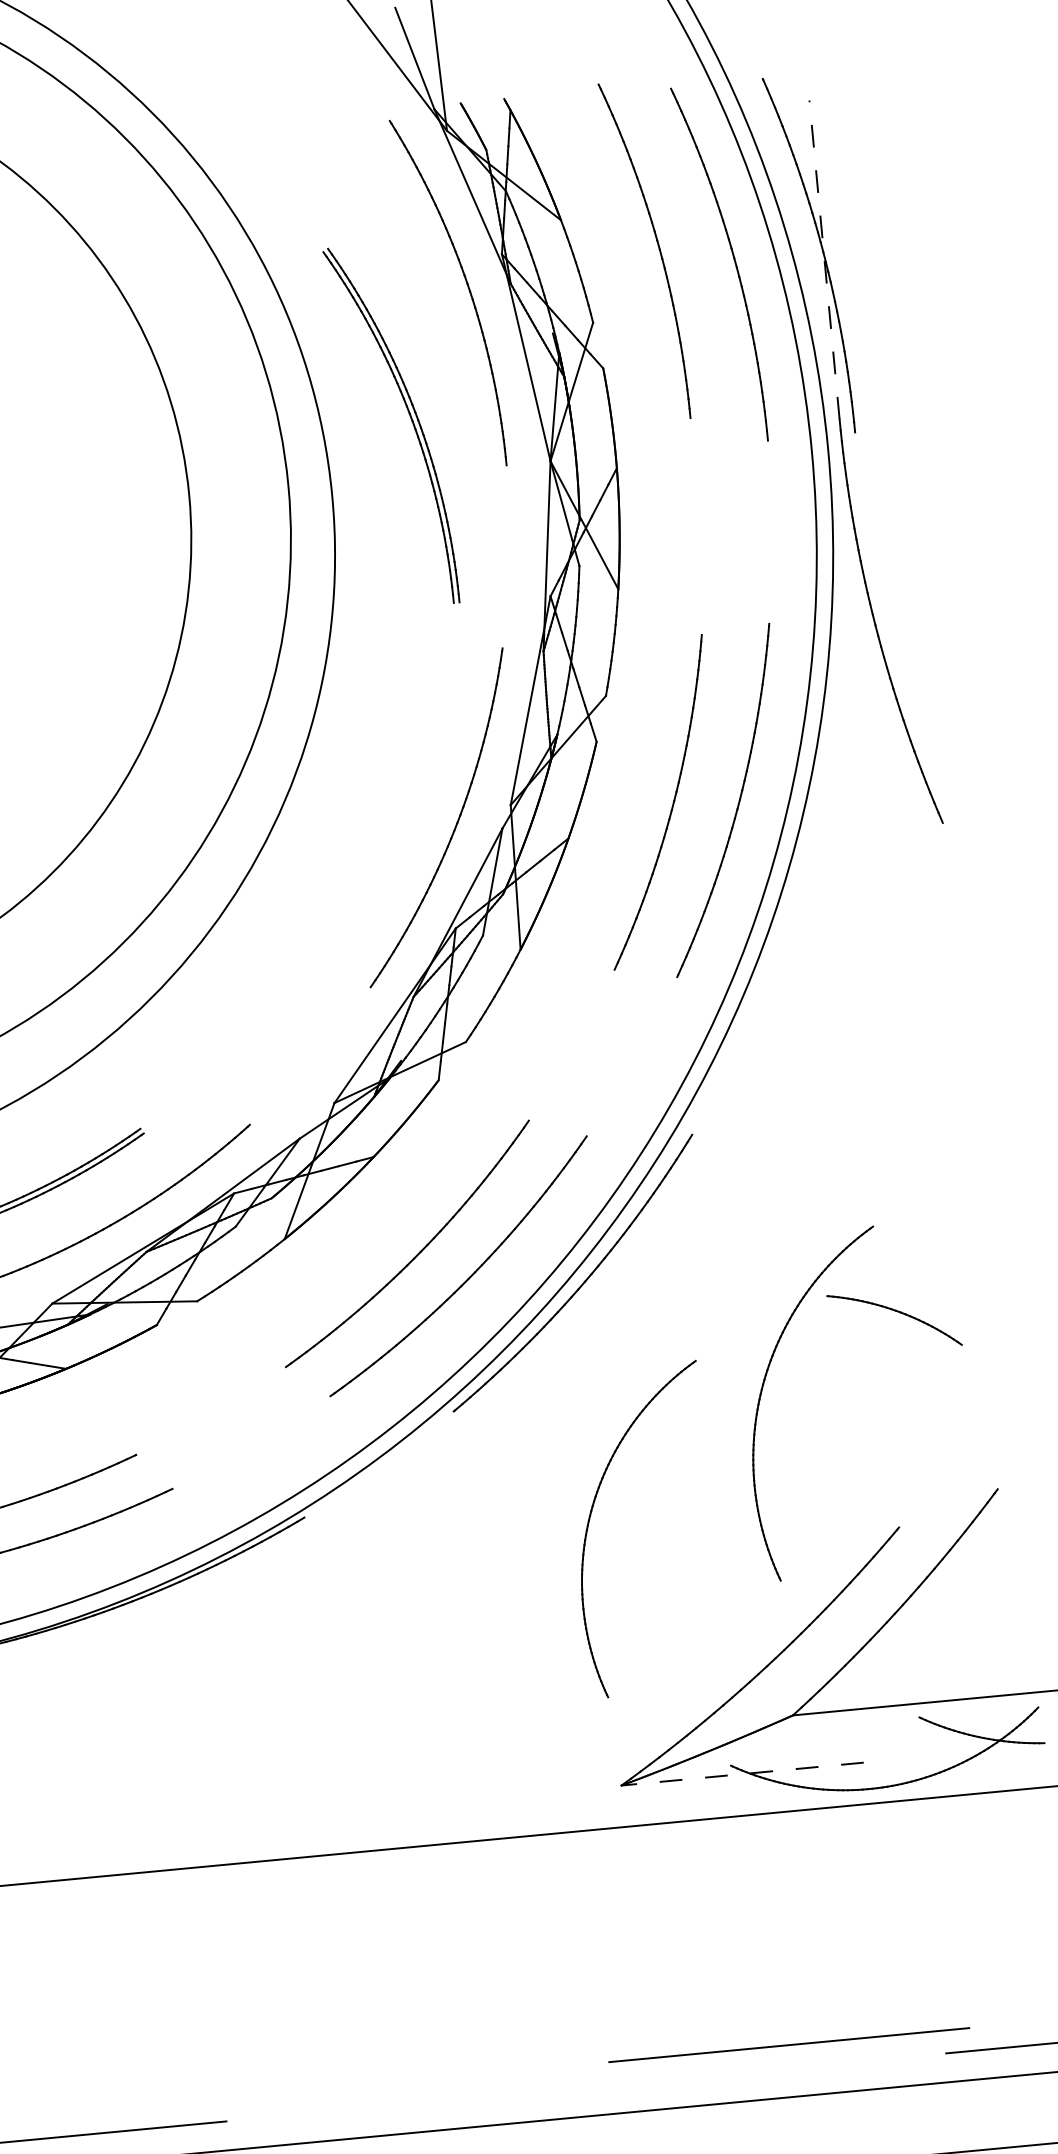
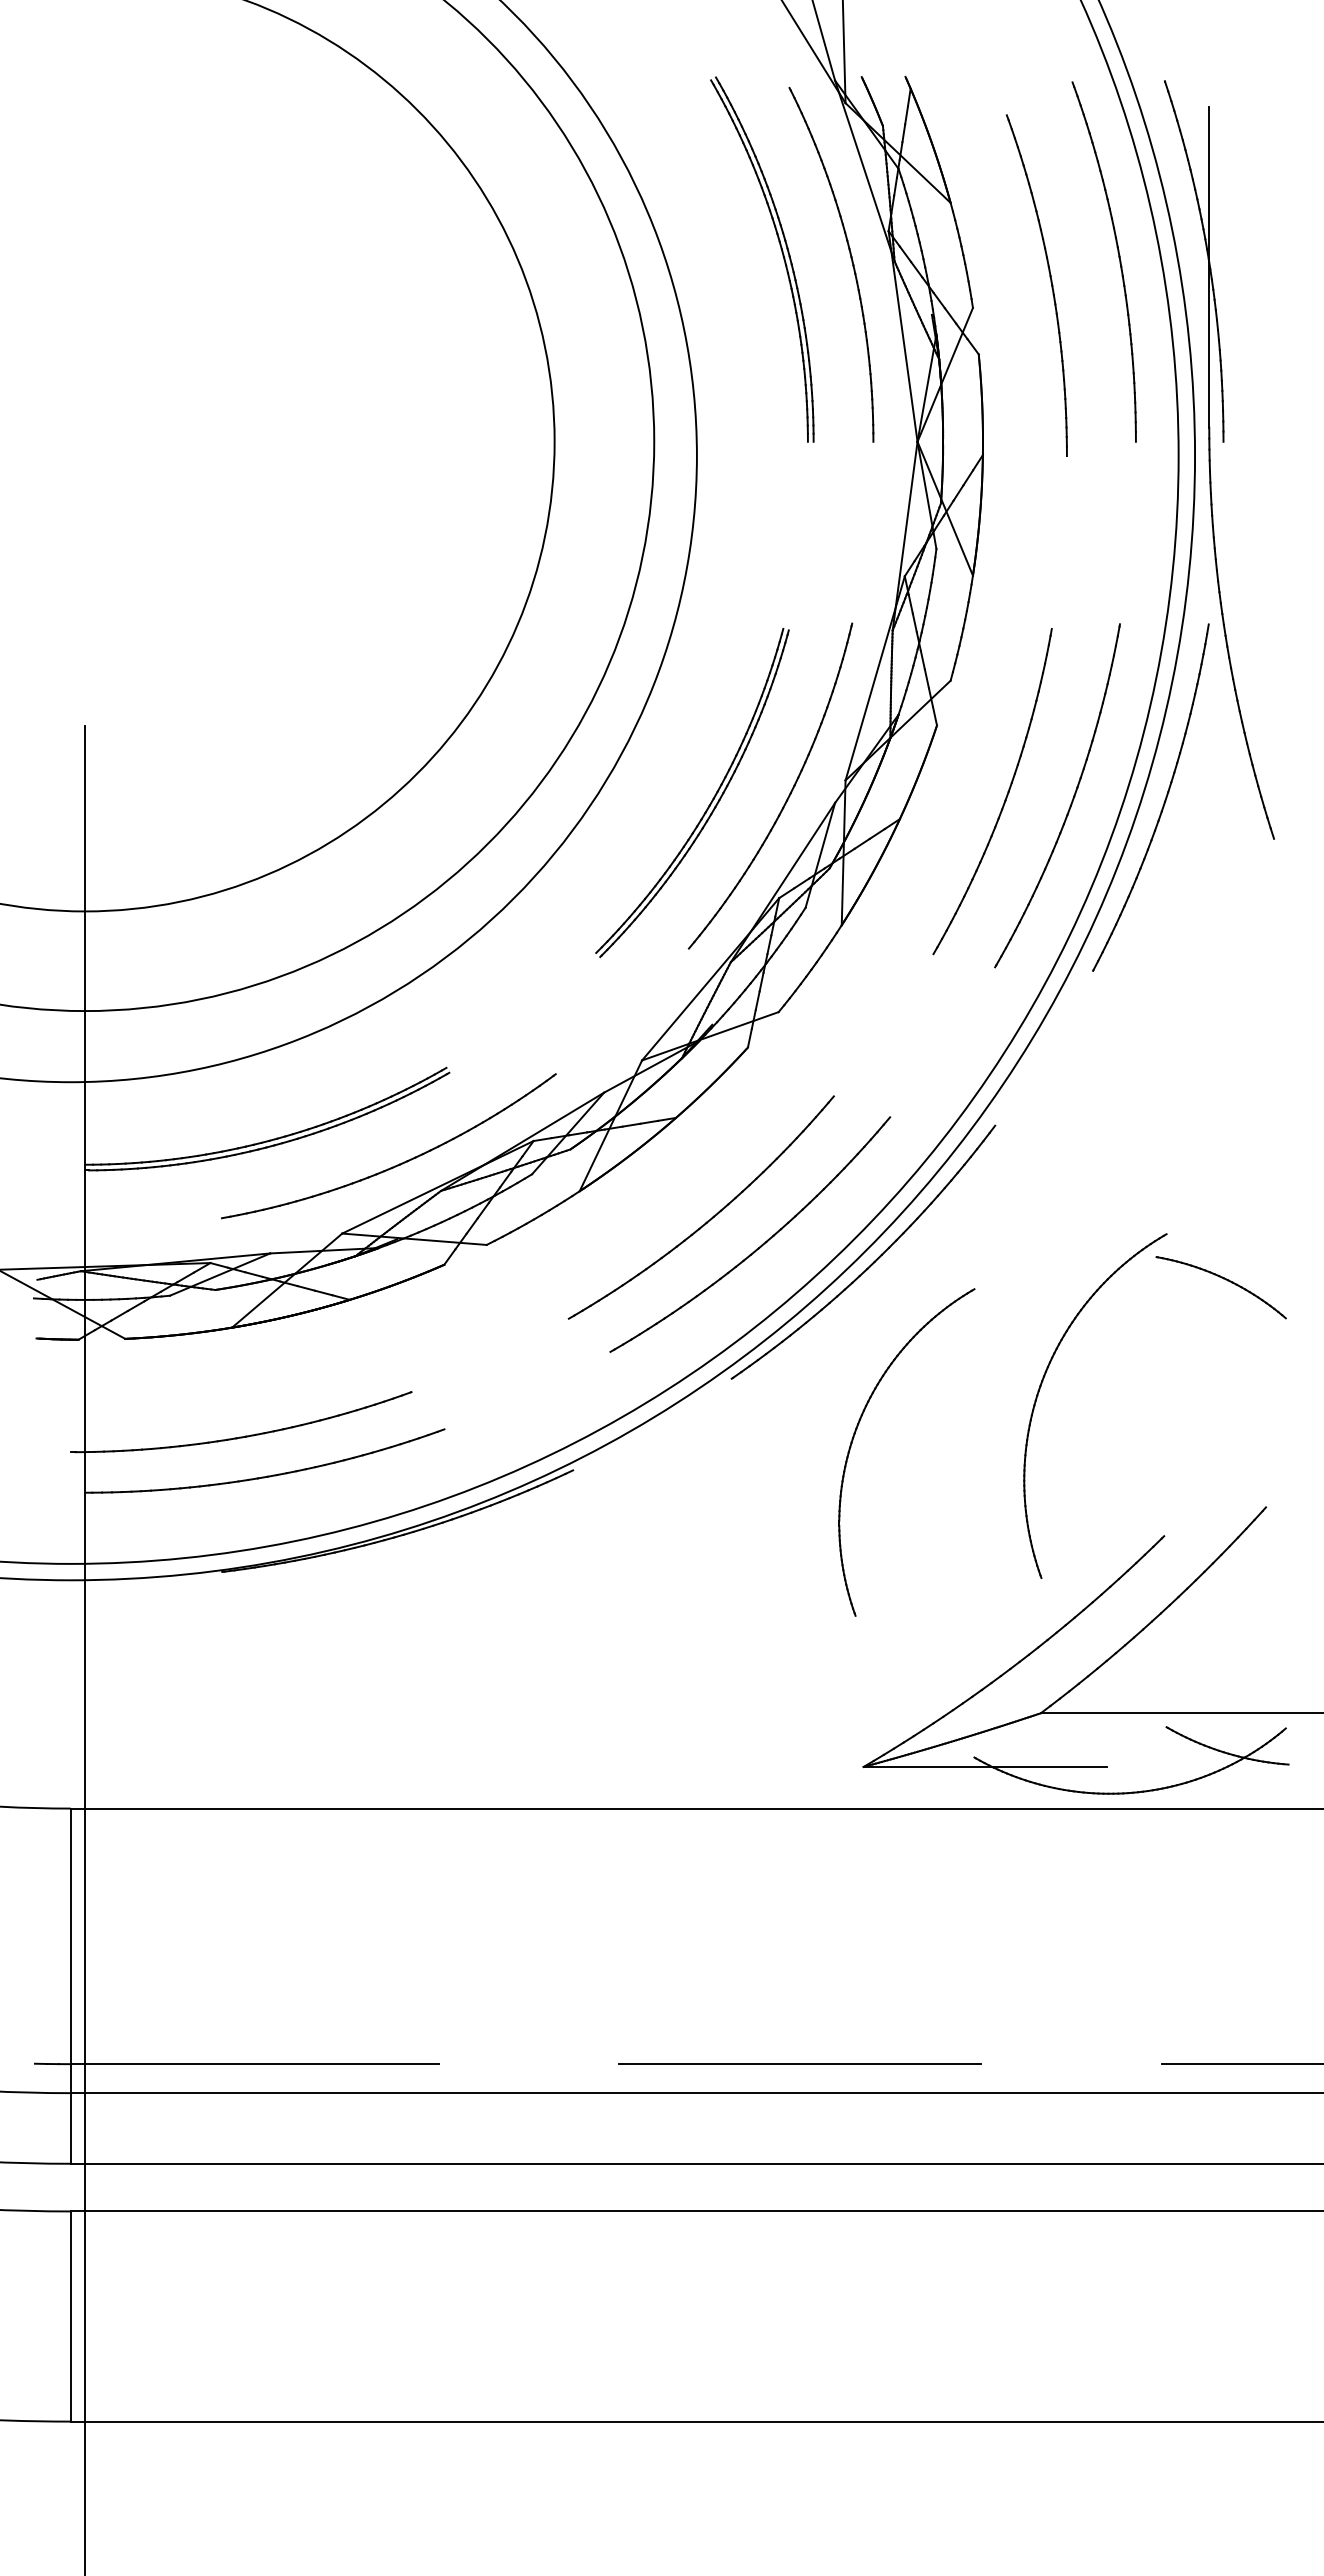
part: (657, 246) -> (1050, 282), moved
line: (824, 259) -> (1209, 266), dashed -> solid
part: (411, 420) -> (782, 256), moved
part: (829, 797) -> (1163, 802), added
part: (377, 840) -> (709, 803), added
part: (896, 1312) -> (1223, 1279), moved
part: (591, 1516) -> (855, 1434), moved
line: (742, 1773) -> (985, 1766), dashed -> solid
line: (788, 2044) -> (799, 2063), moved

